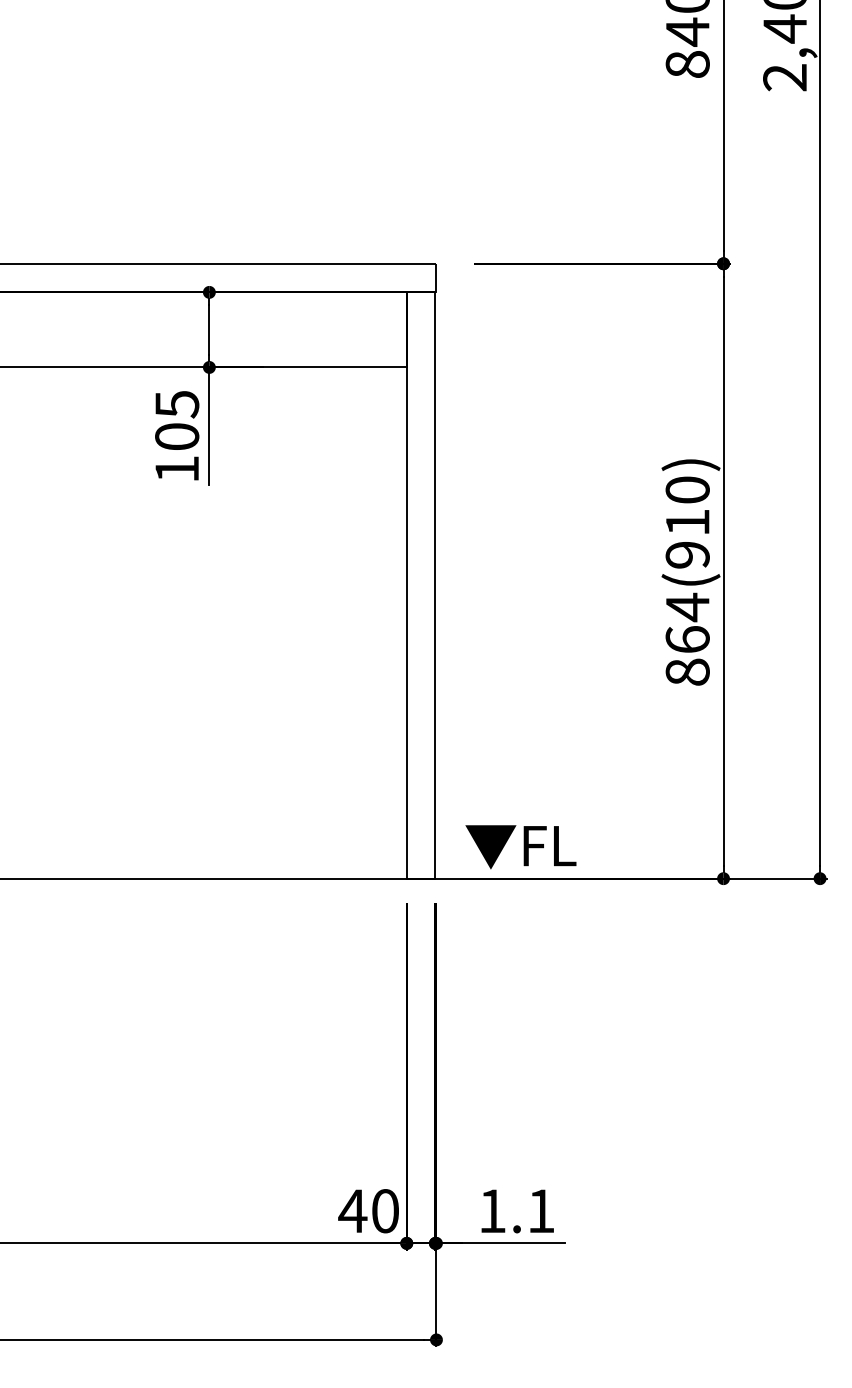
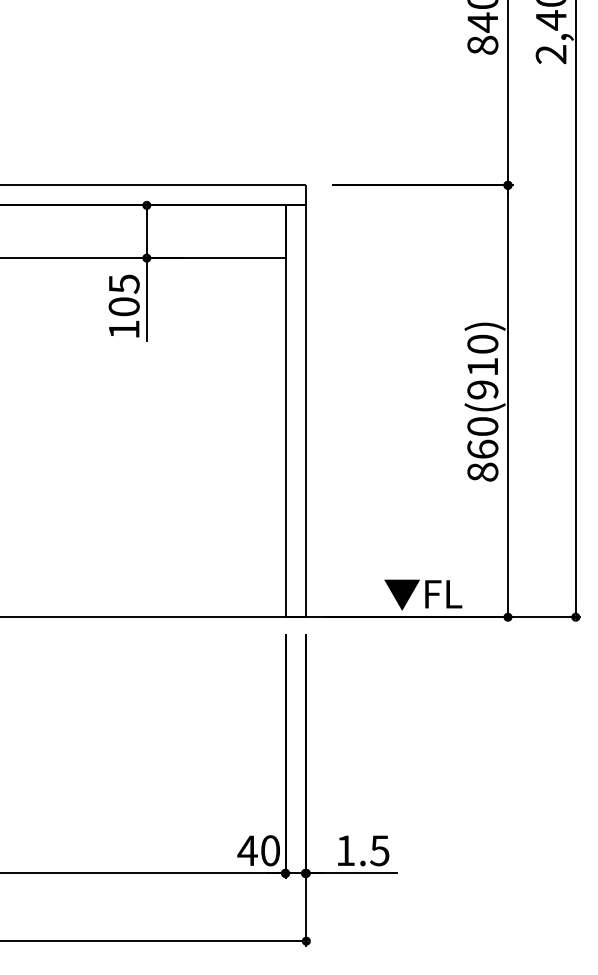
text: (687, 607) -> (482, 426), 864(910) -> 860(910)
text: (520, 847) -> (422, 595), moved
text: (540, 1211) -> (379, 850), 1.1 -> 1.5

